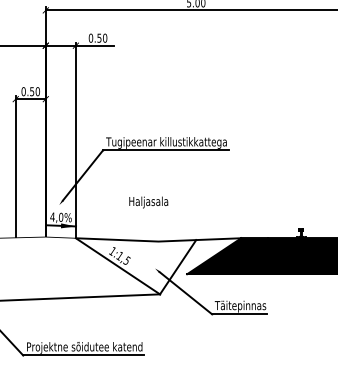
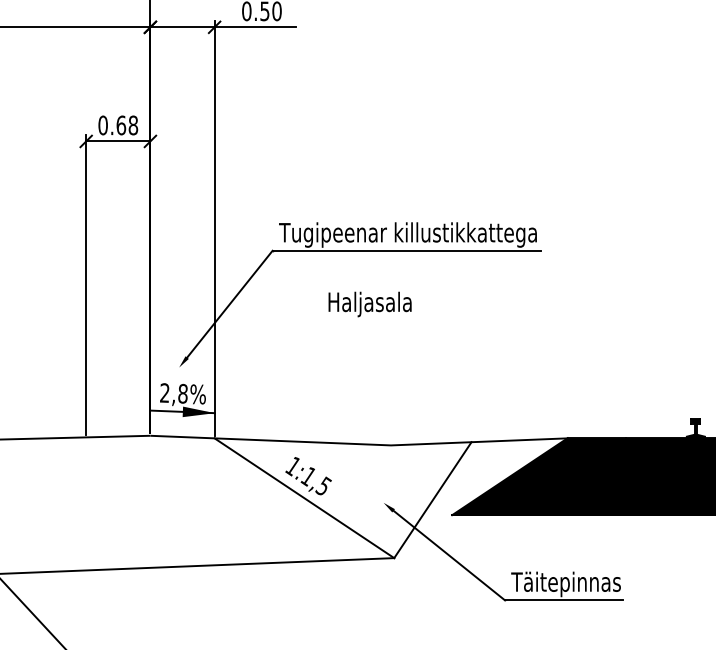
text: (34, 91) -> (126, 125), 0.50 -> 0.68
text: (148, 202) -> (369, 304), moved
text: (56, 216) -> (173, 391), 4,0%%% -> 2,8%%%

